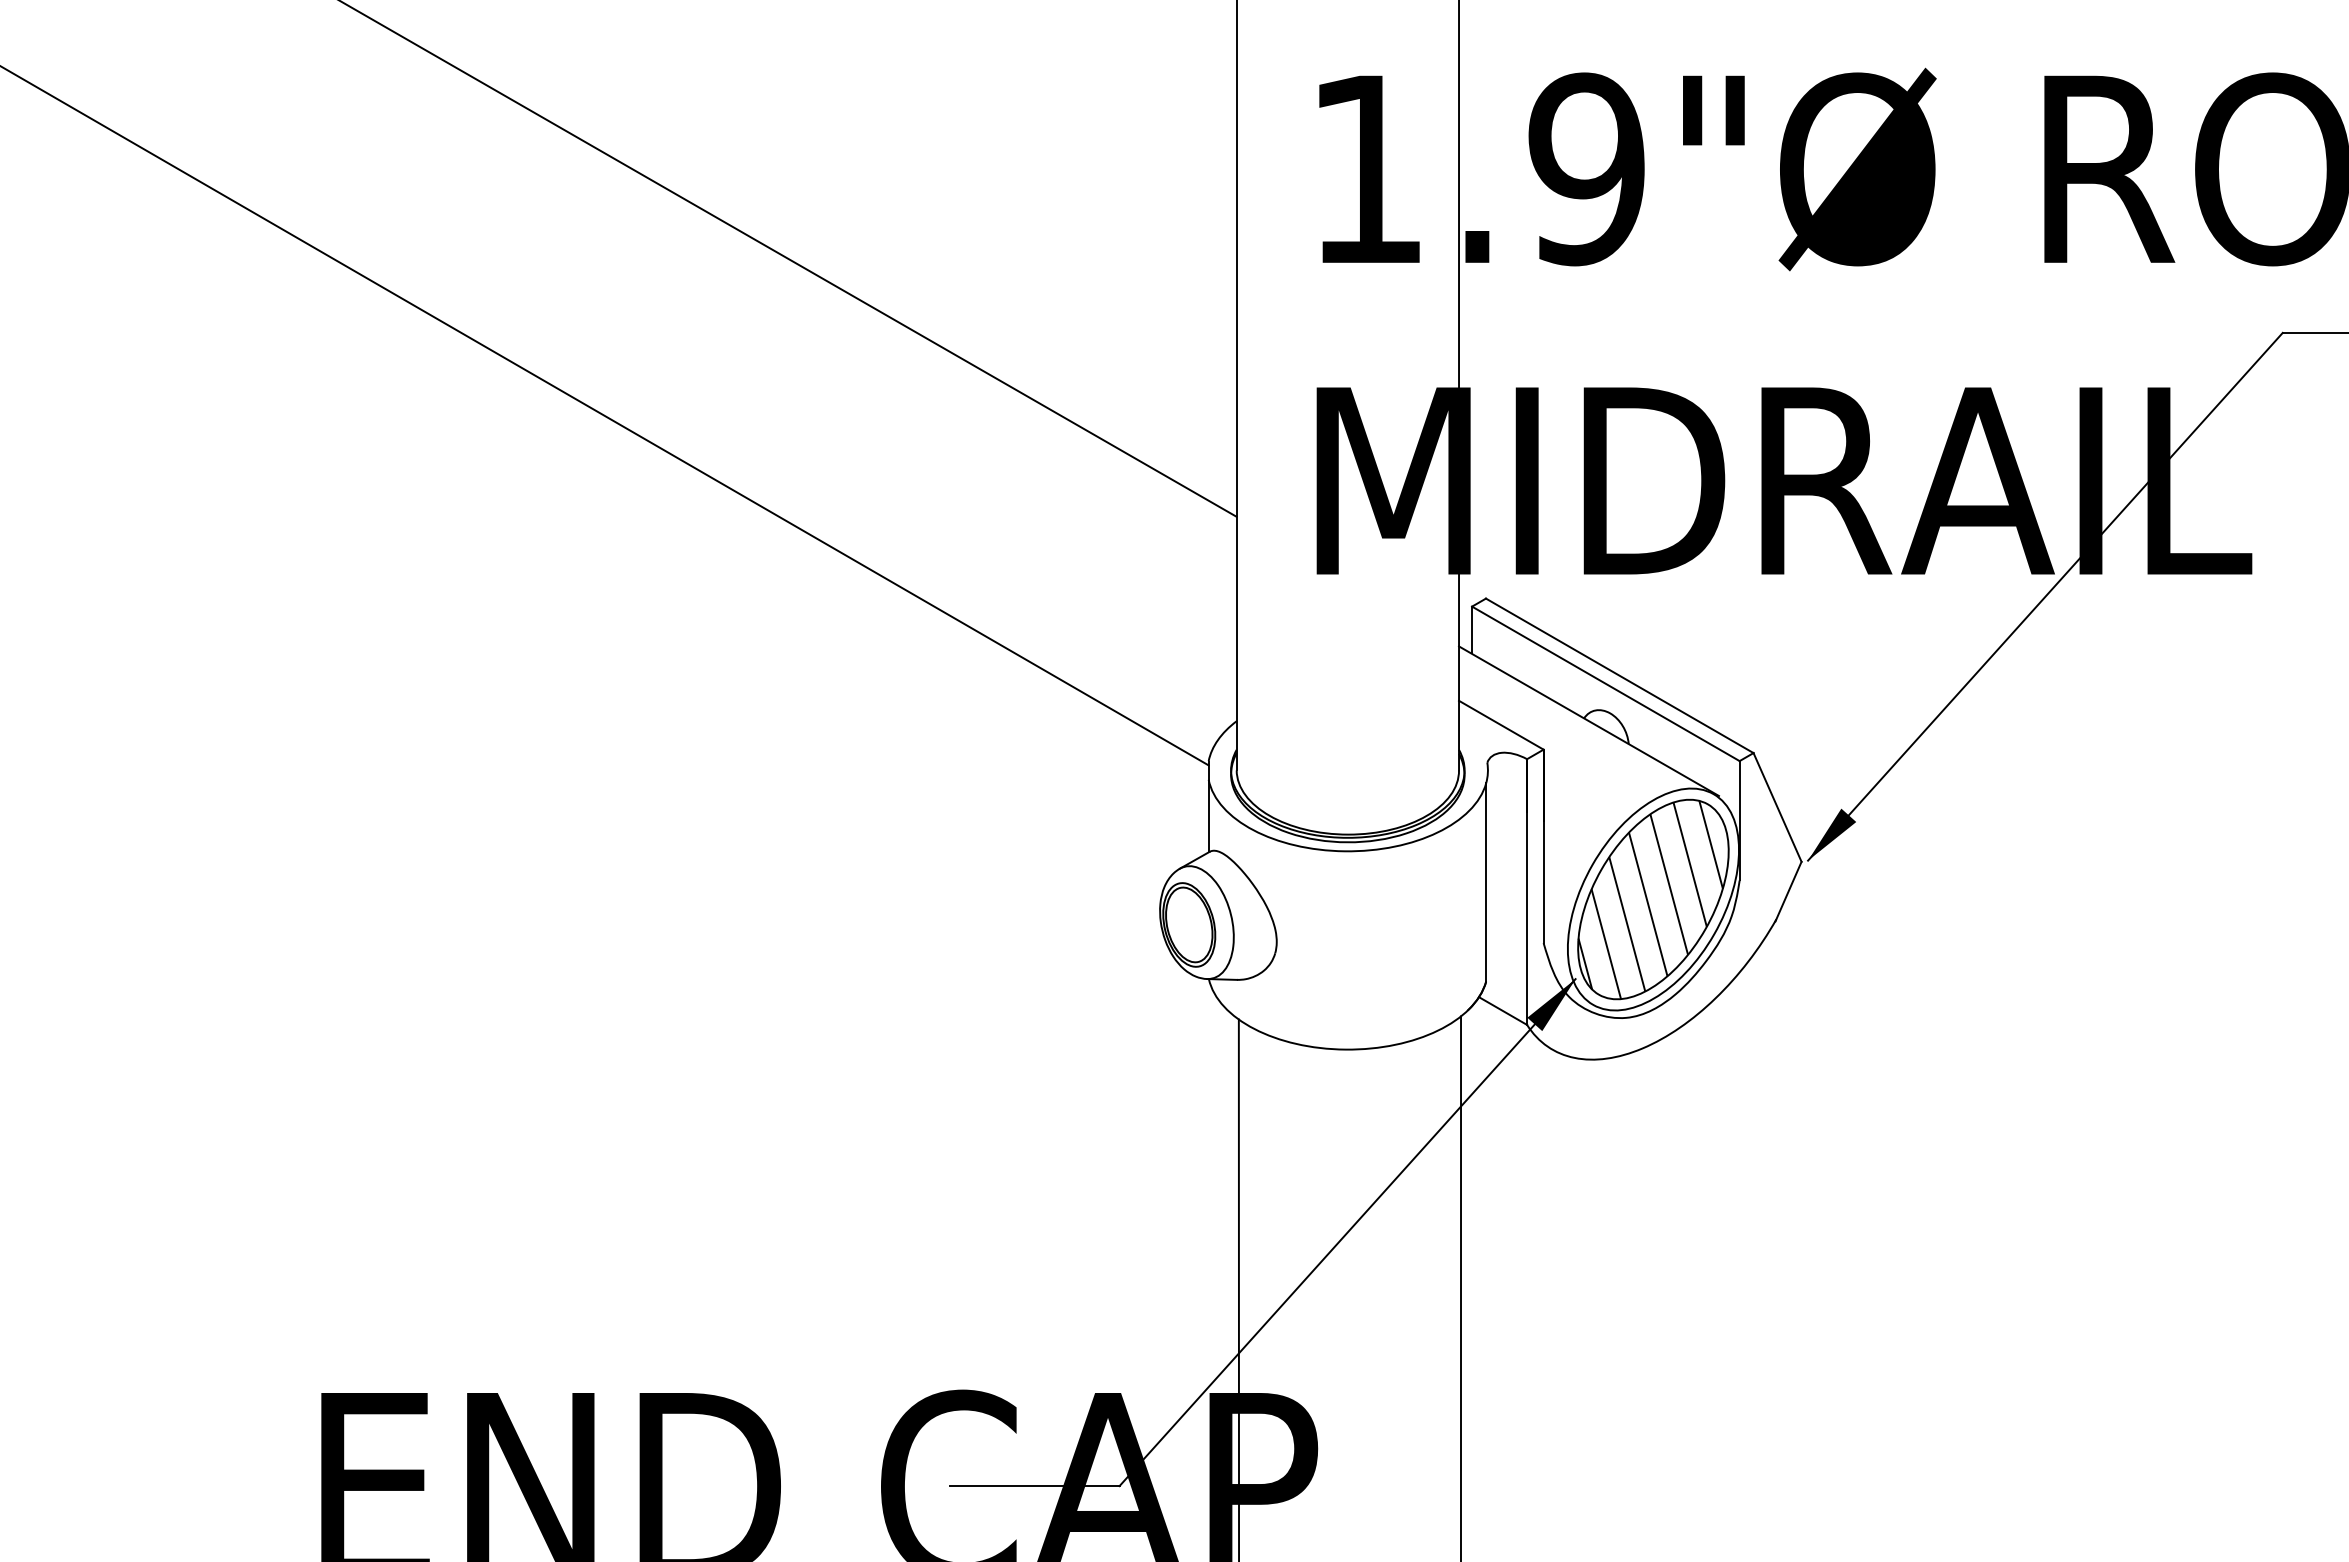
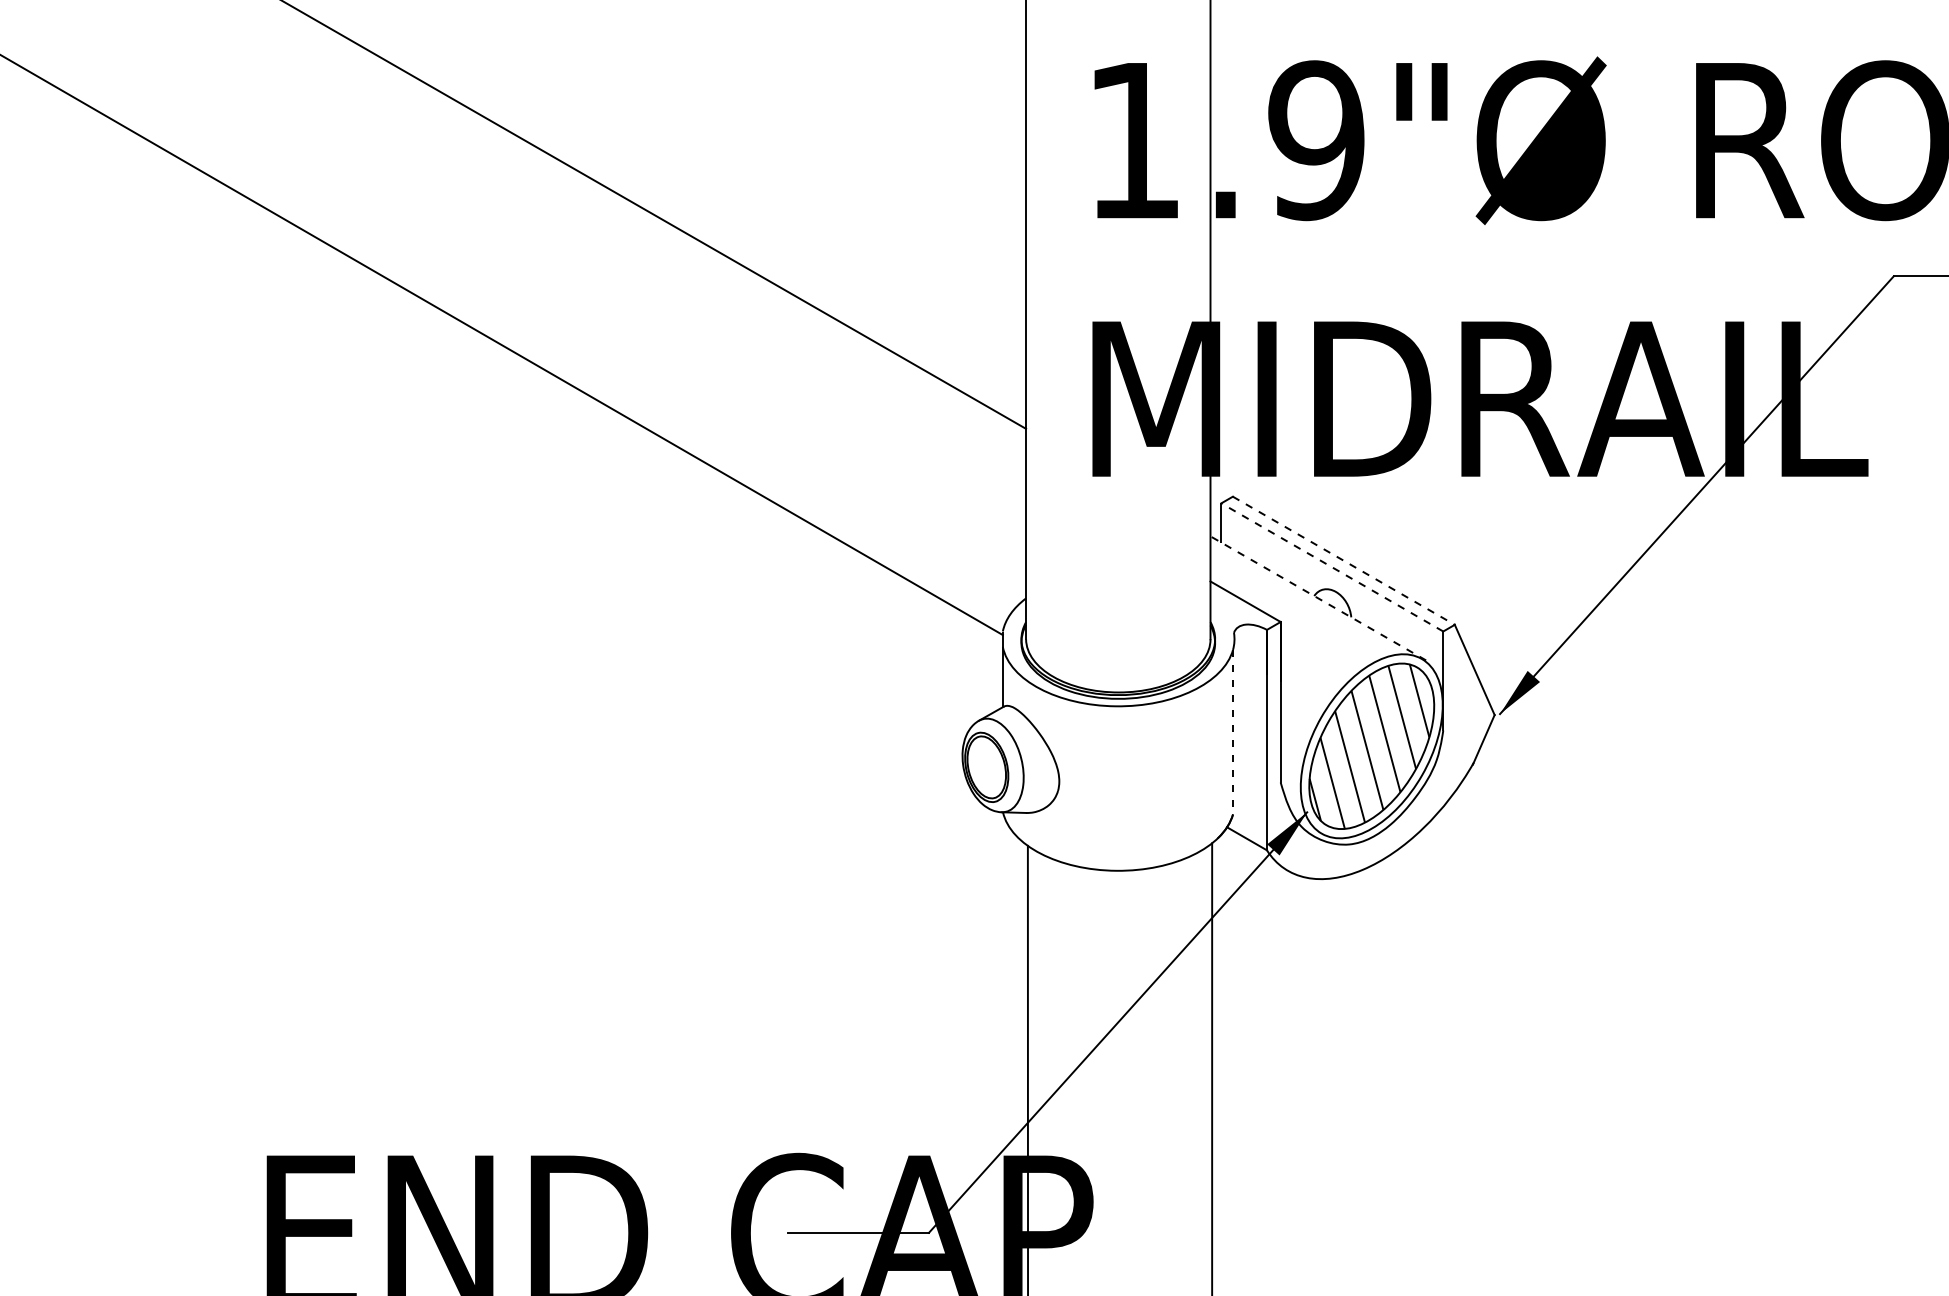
line: (1620, 676) -> (1344, 561), solid -> dashed
line: (1605, 683) -> (1332, 567), solid -> dashed
line: (1588, 721) -> (1317, 598), solid -> dashed
line: (1486, 882) -> (1233, 732), solid -> dashed

